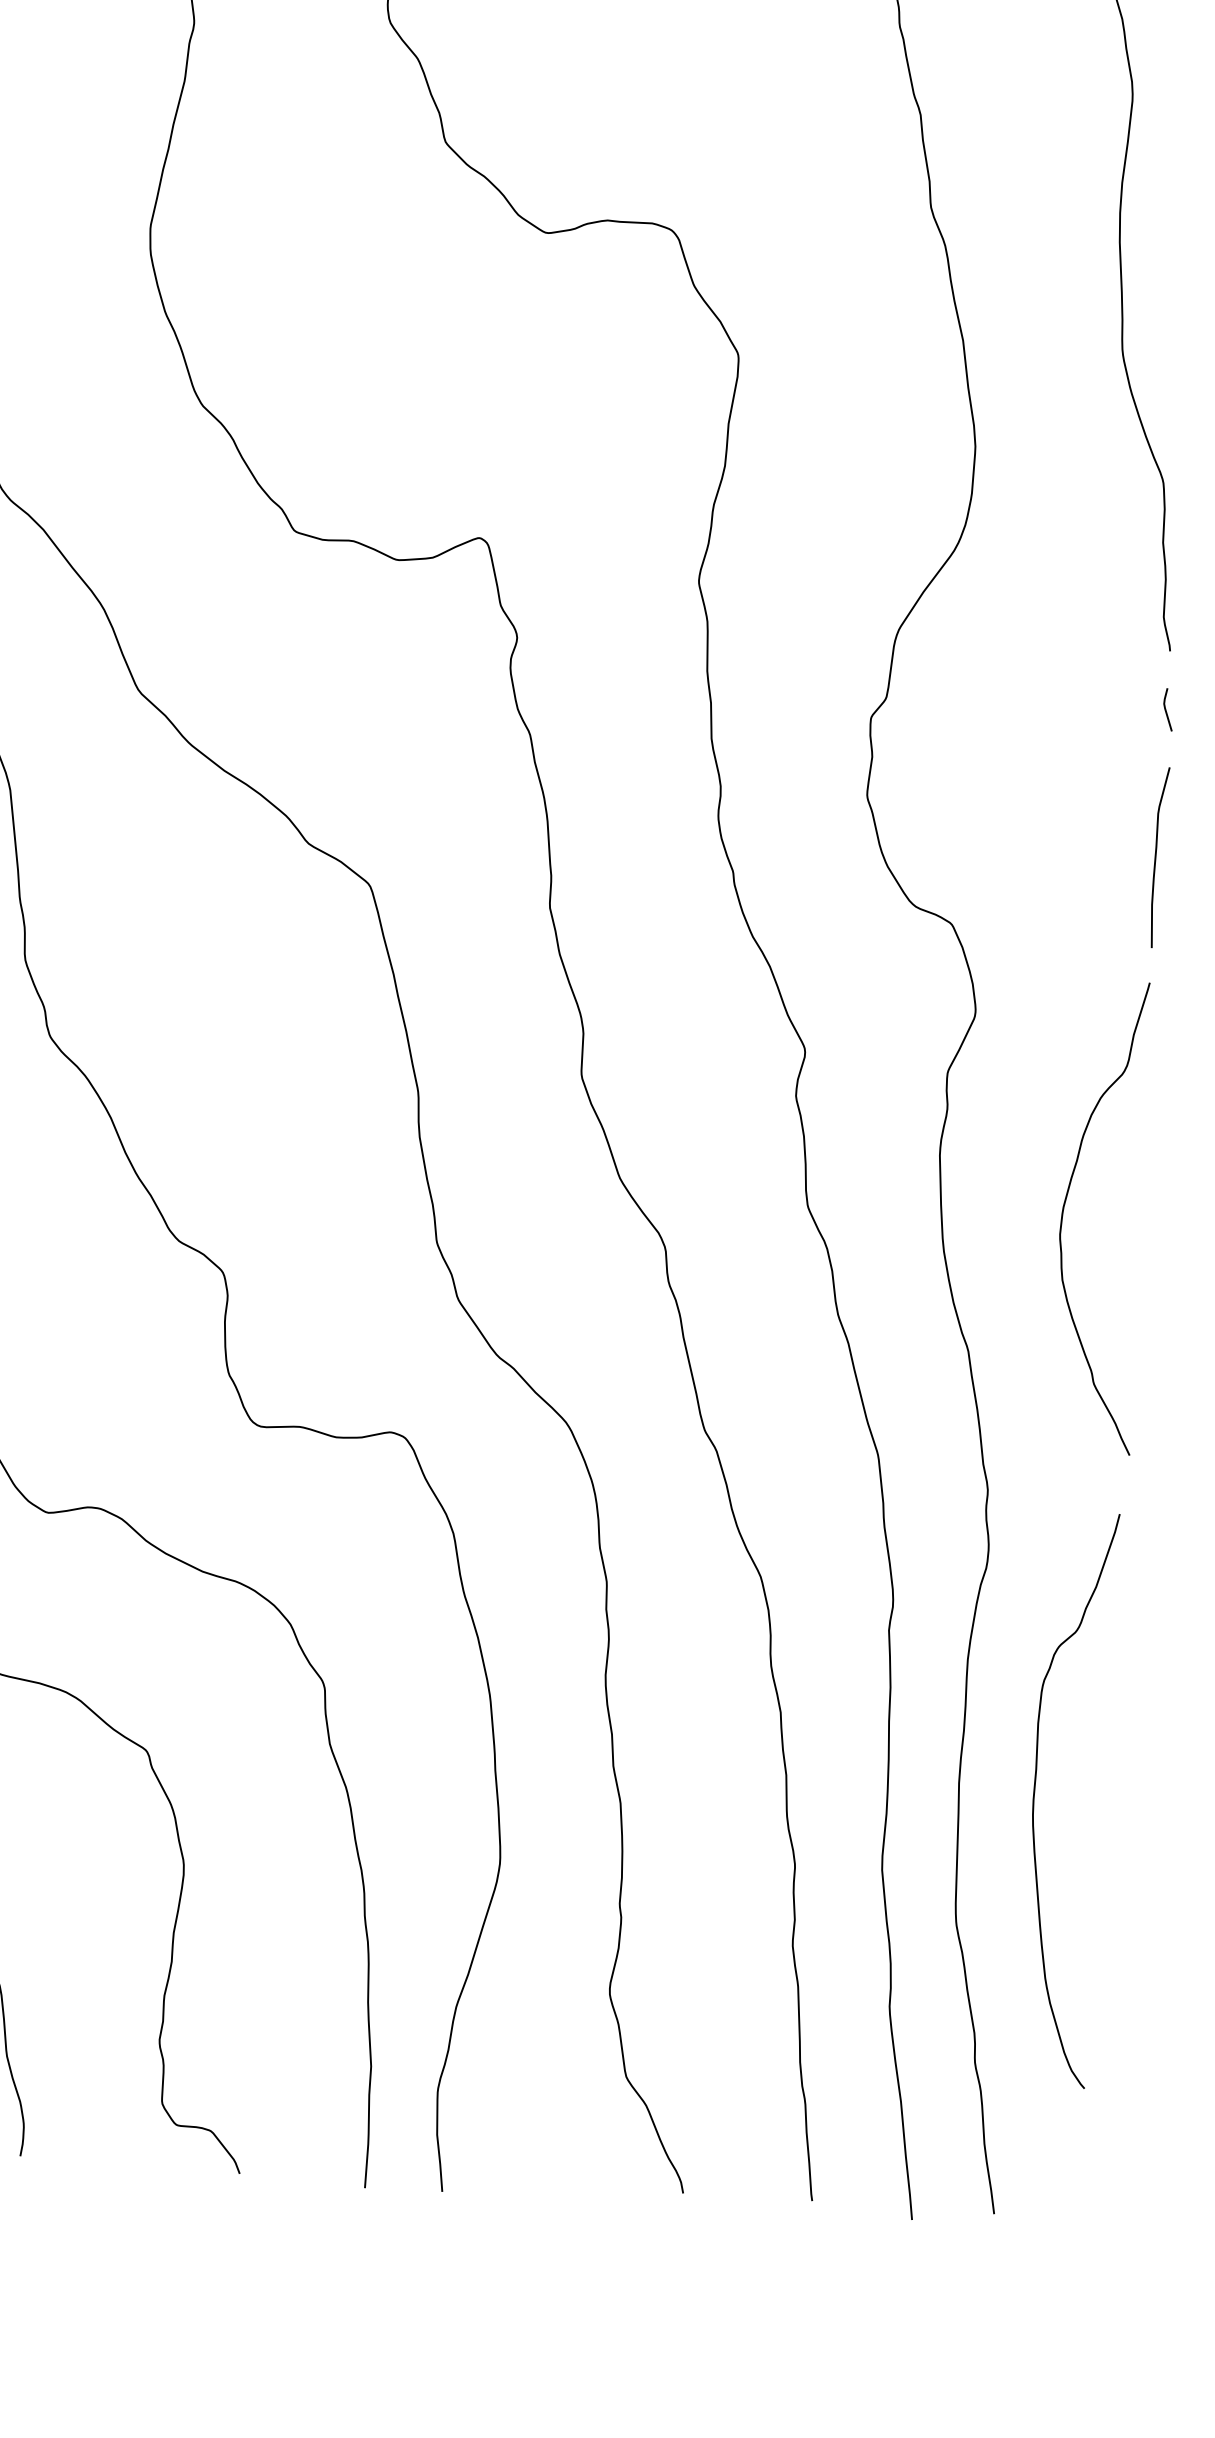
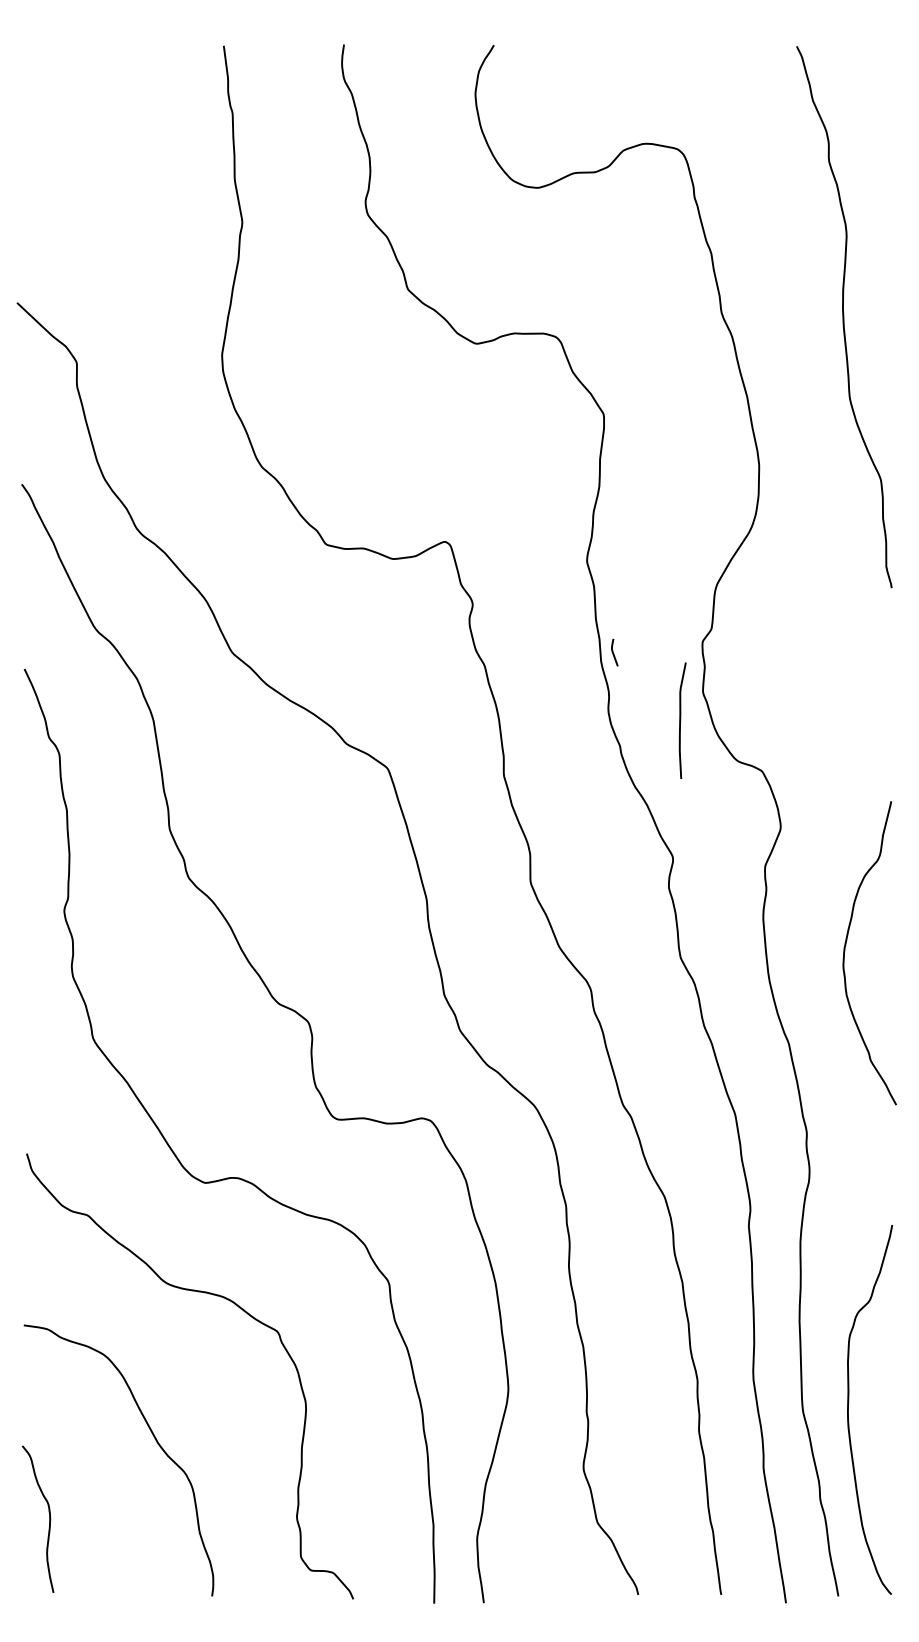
line: (1166, 709) -> (613, 652), moved
curve: (1157, 857) -> (681, 720), moved
curve: (1034, 1796) -> (848, 1409), moved

